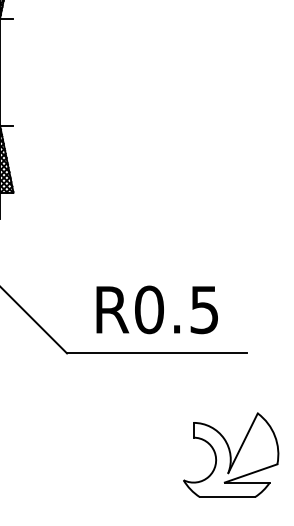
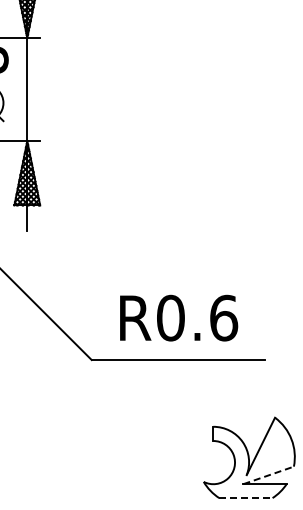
text: (205, 309) -> (224, 317), R0.5 -> R0.6
line: (250, 473) -> (268, 475), solid -> dashed
line: (227, 497) -> (245, 498), solid -> dashed

